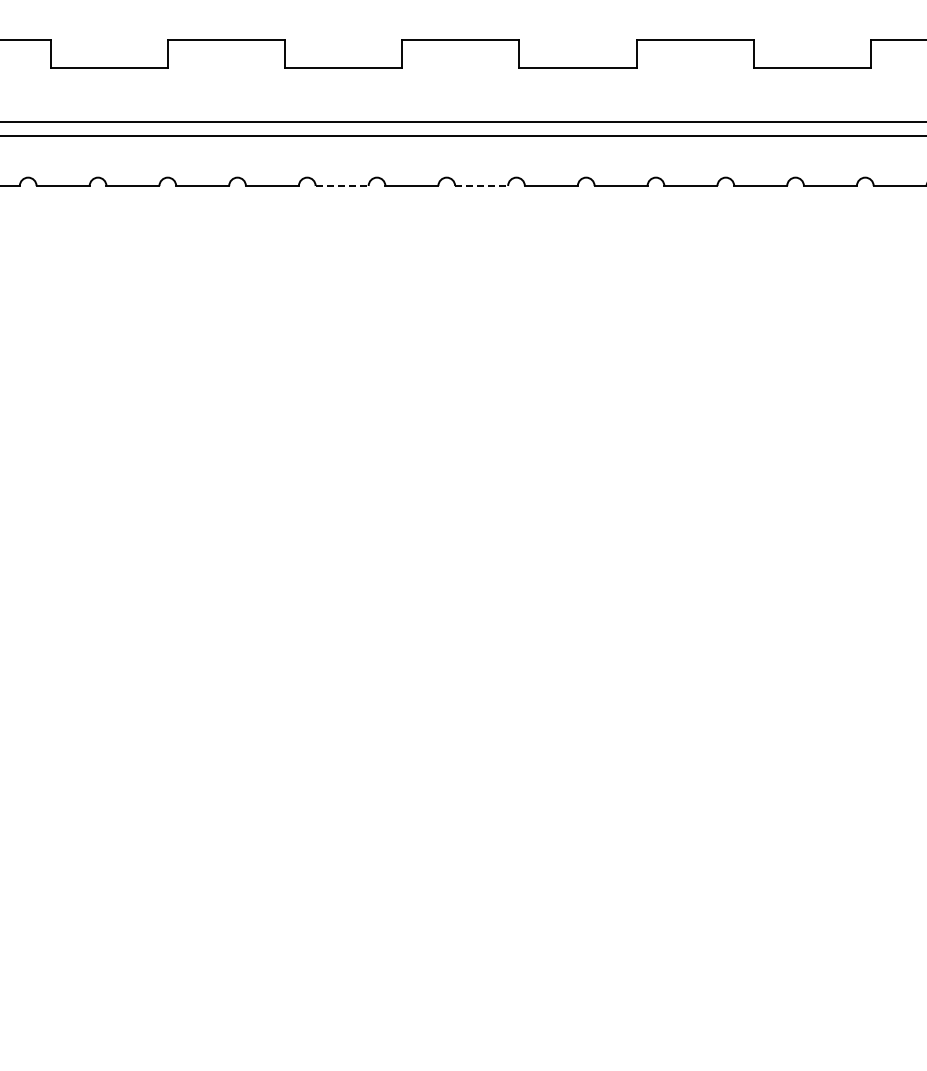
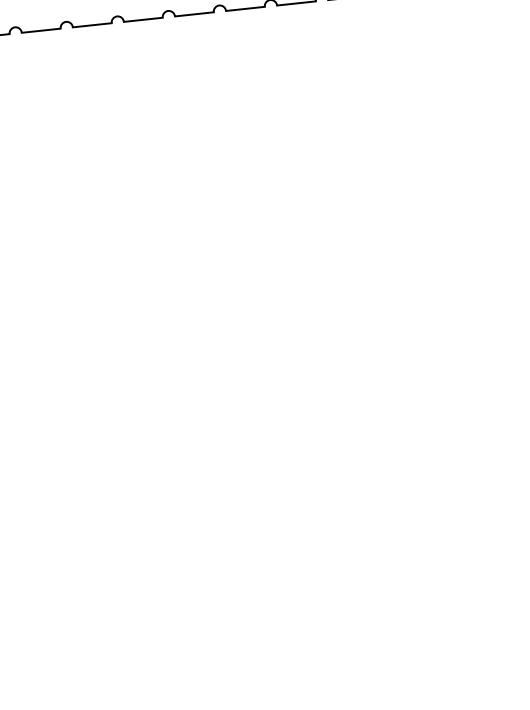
line: (342, 186) -> (92, 25), dashed -> solid
line: (482, 186) -> (195, 14), dashed -> solid

